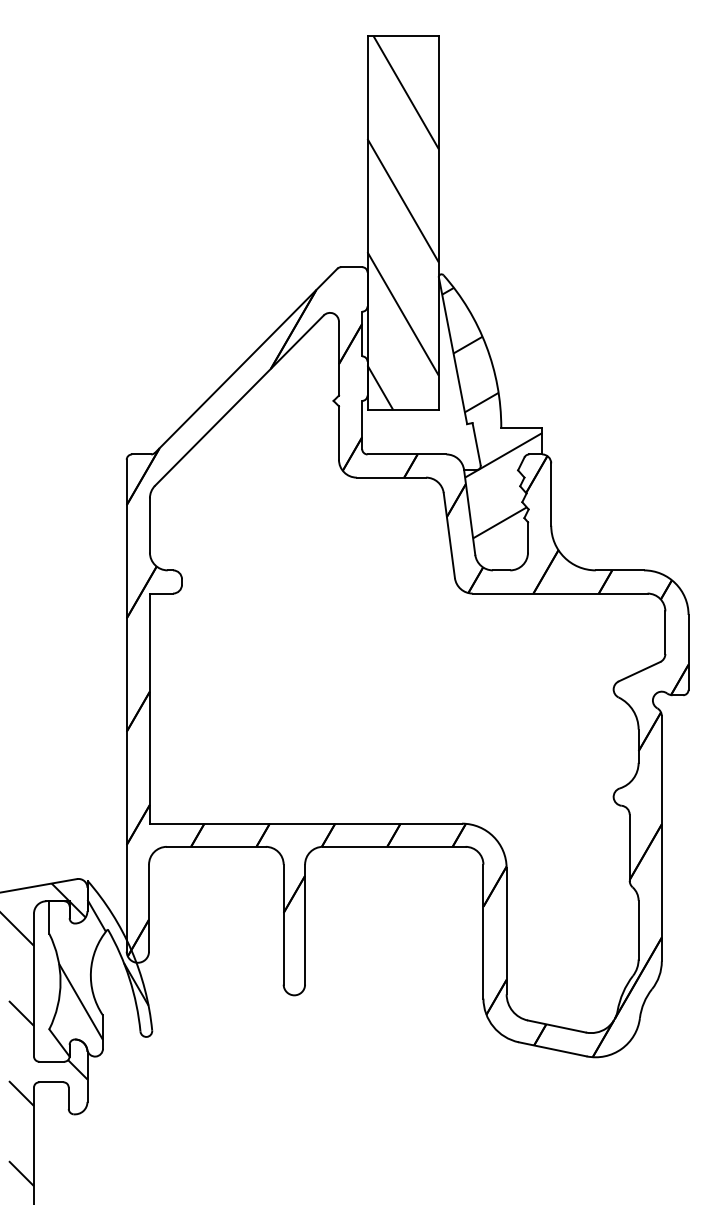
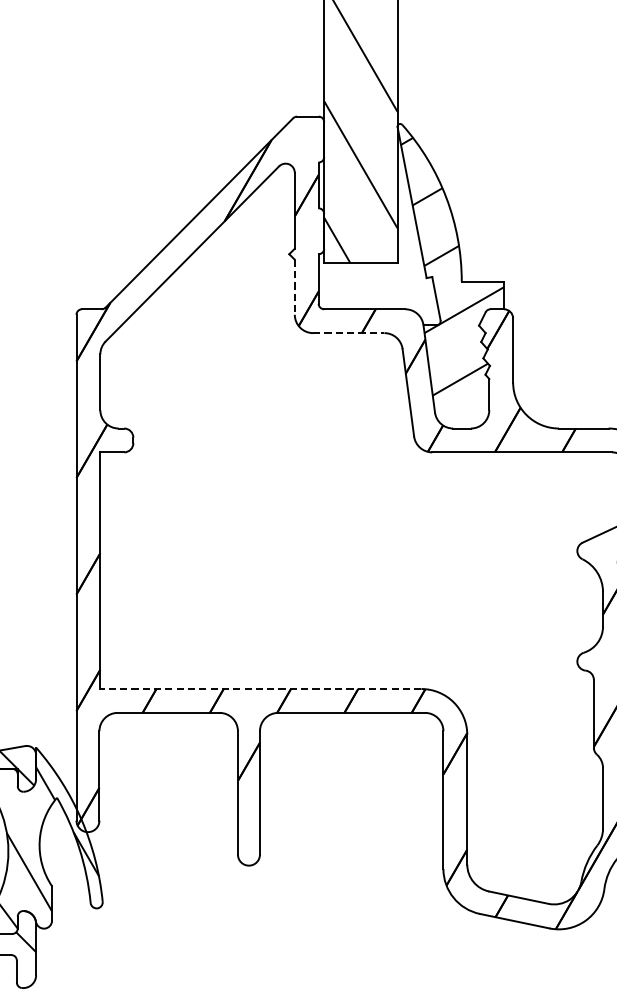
line: (338, 433) -> (294, 287), solid -> dashed
line: (391, 477) -> (348, 332), solid -> dashed
line: (305, 823) -> (260, 688), solid -> dashed

